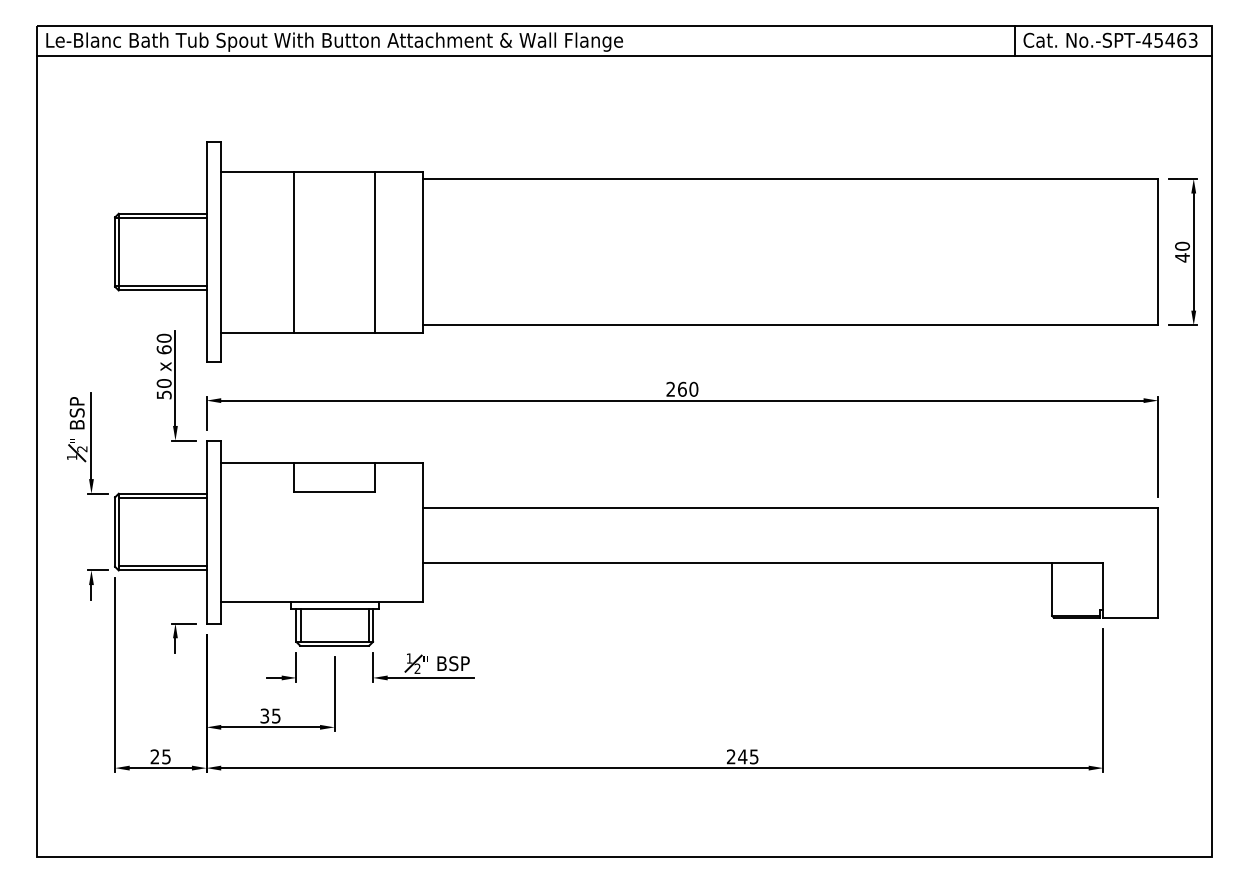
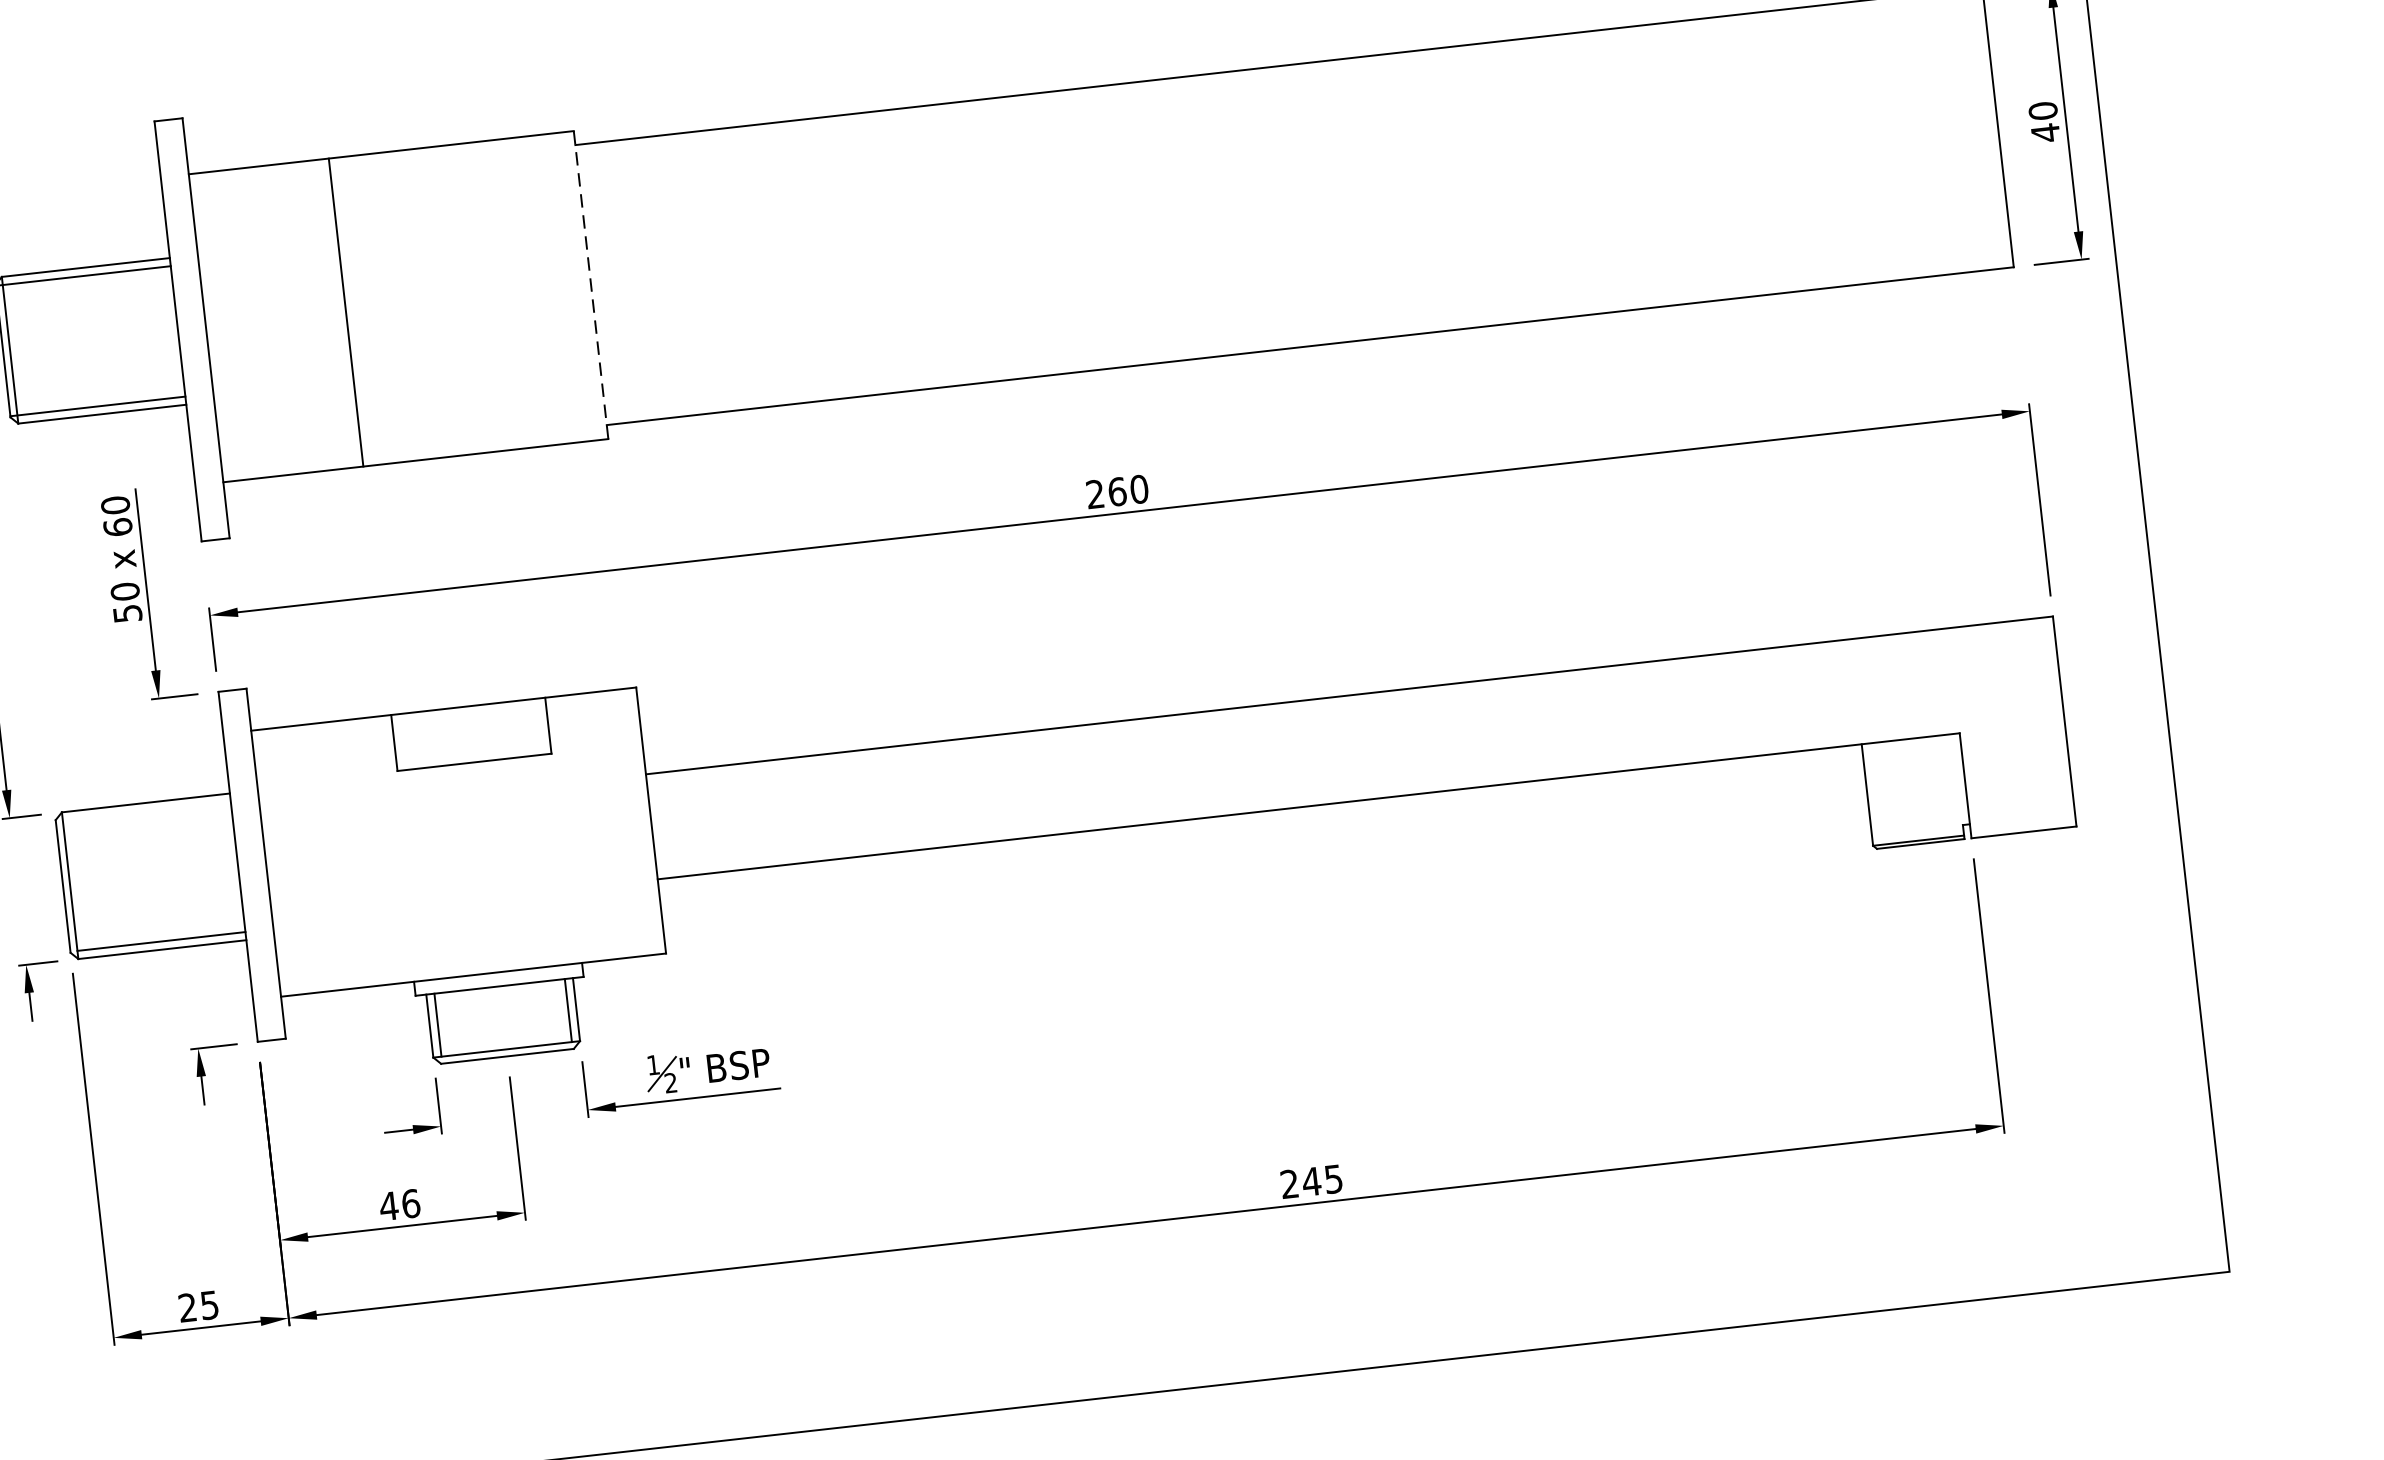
line: (374, 251) -> (499, 294), removed
line: (422, 252) -> (591, 285), solid -> dashed
line: (162, 498) -> (146, 812), removed
text: (270, 715) -> (399, 1203), 35 -> 46

